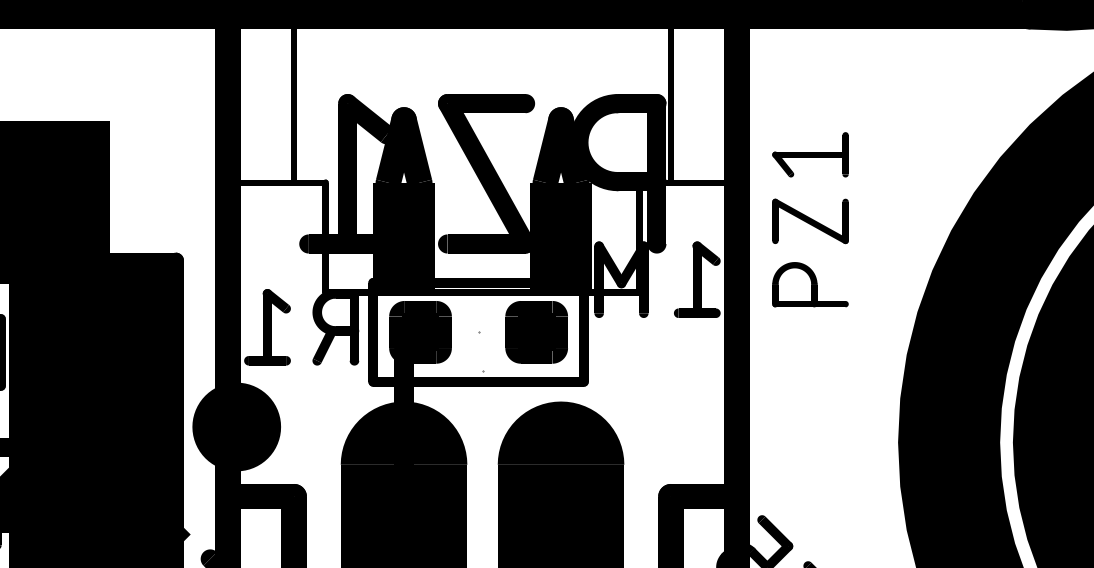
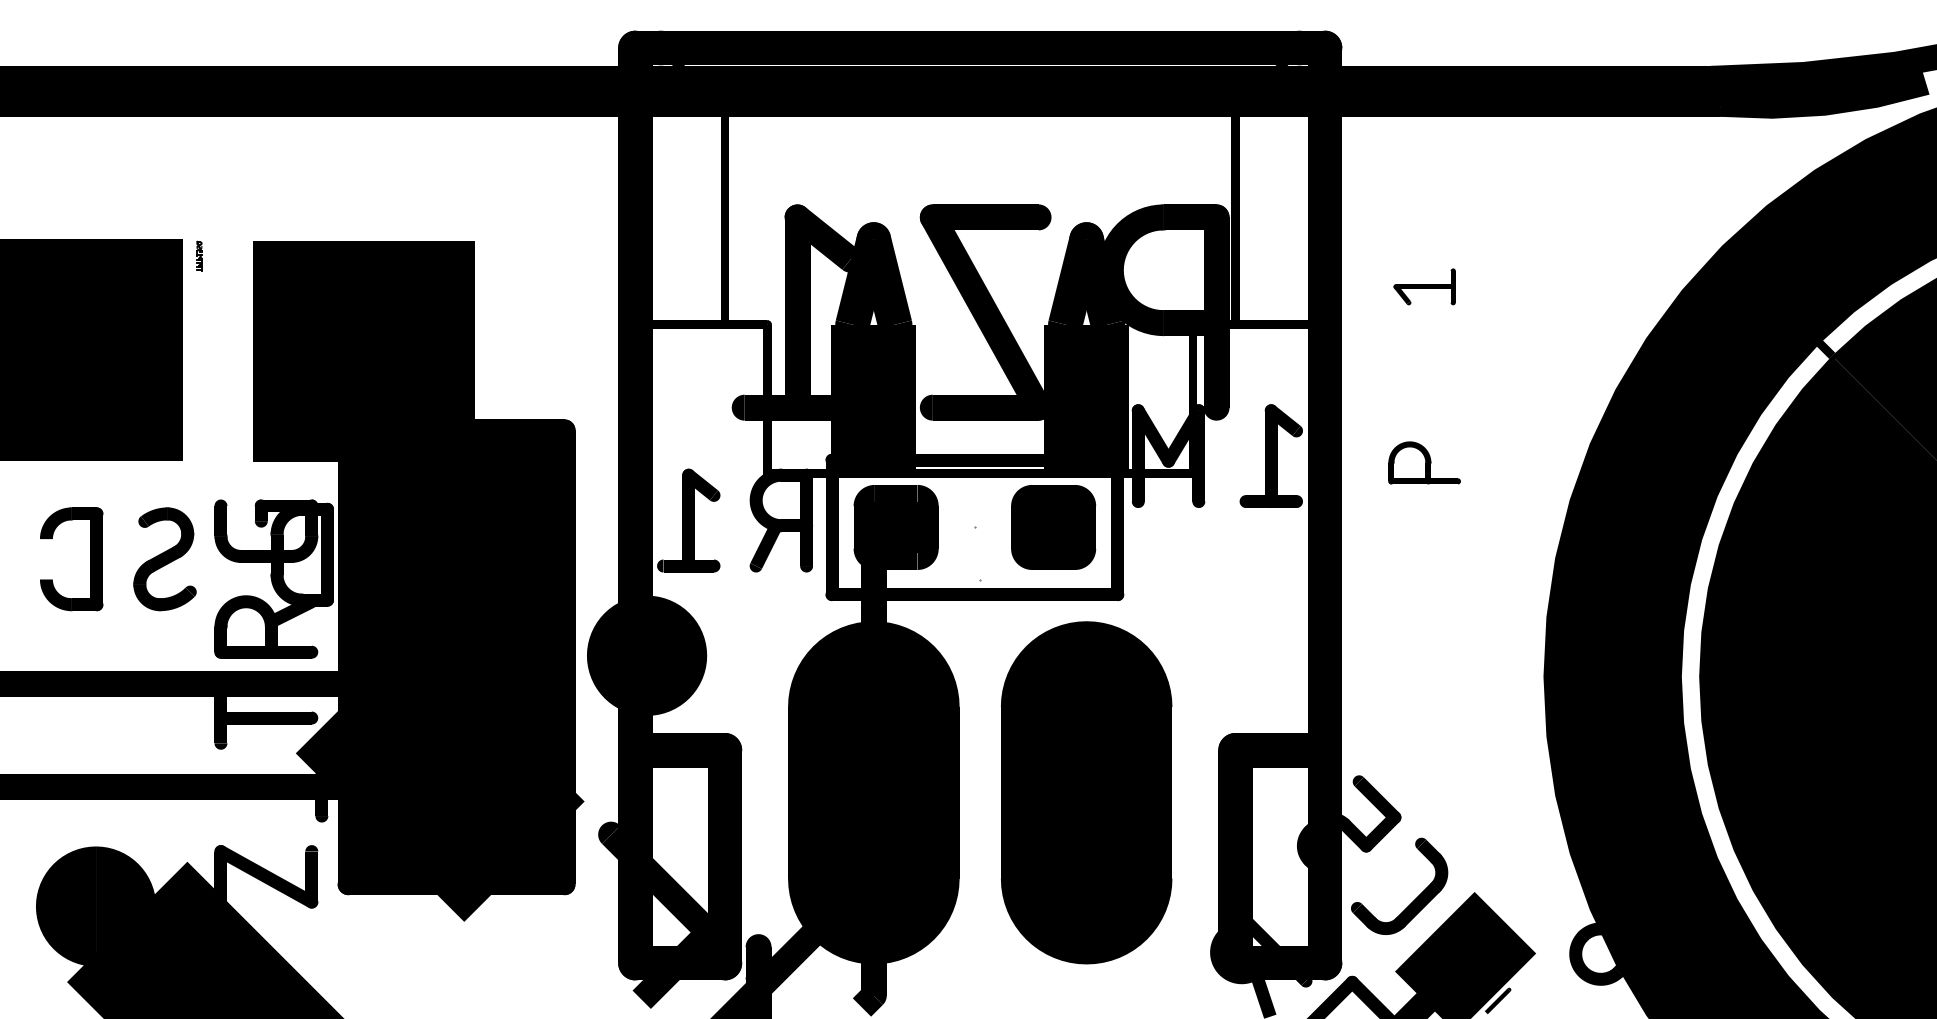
part: (810, 154) -> (1424, 286), size x0.6
part: (810, 220) -> (1424, 376), removed
part: (810, 284) -> (1424, 462), size x0.7

